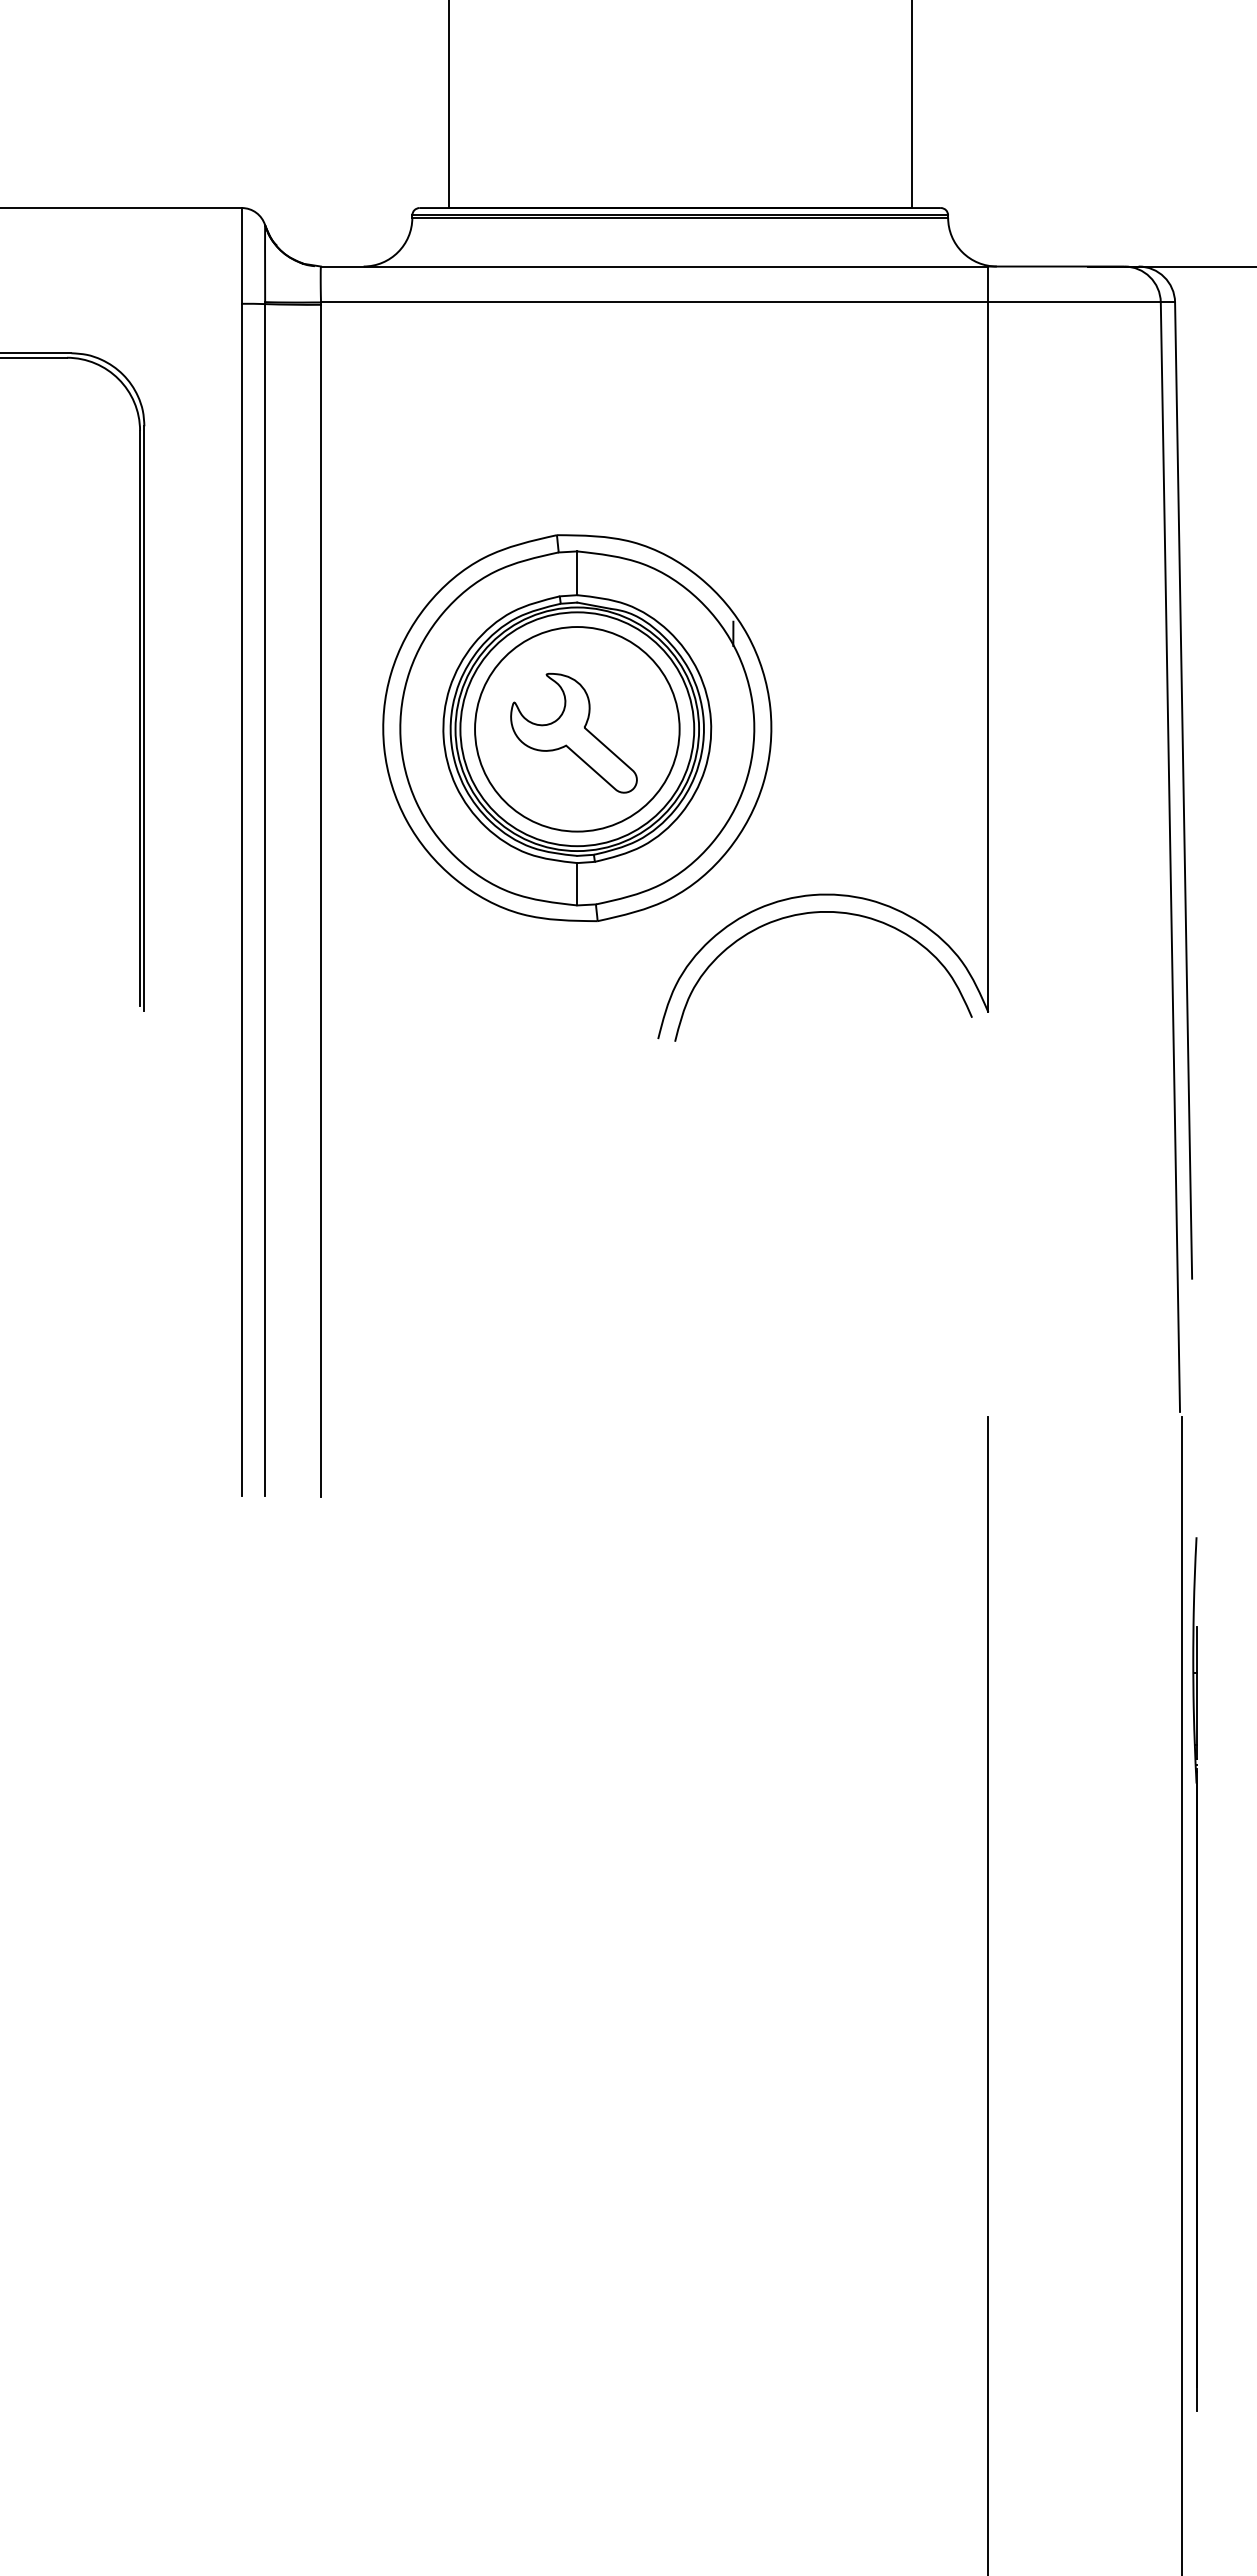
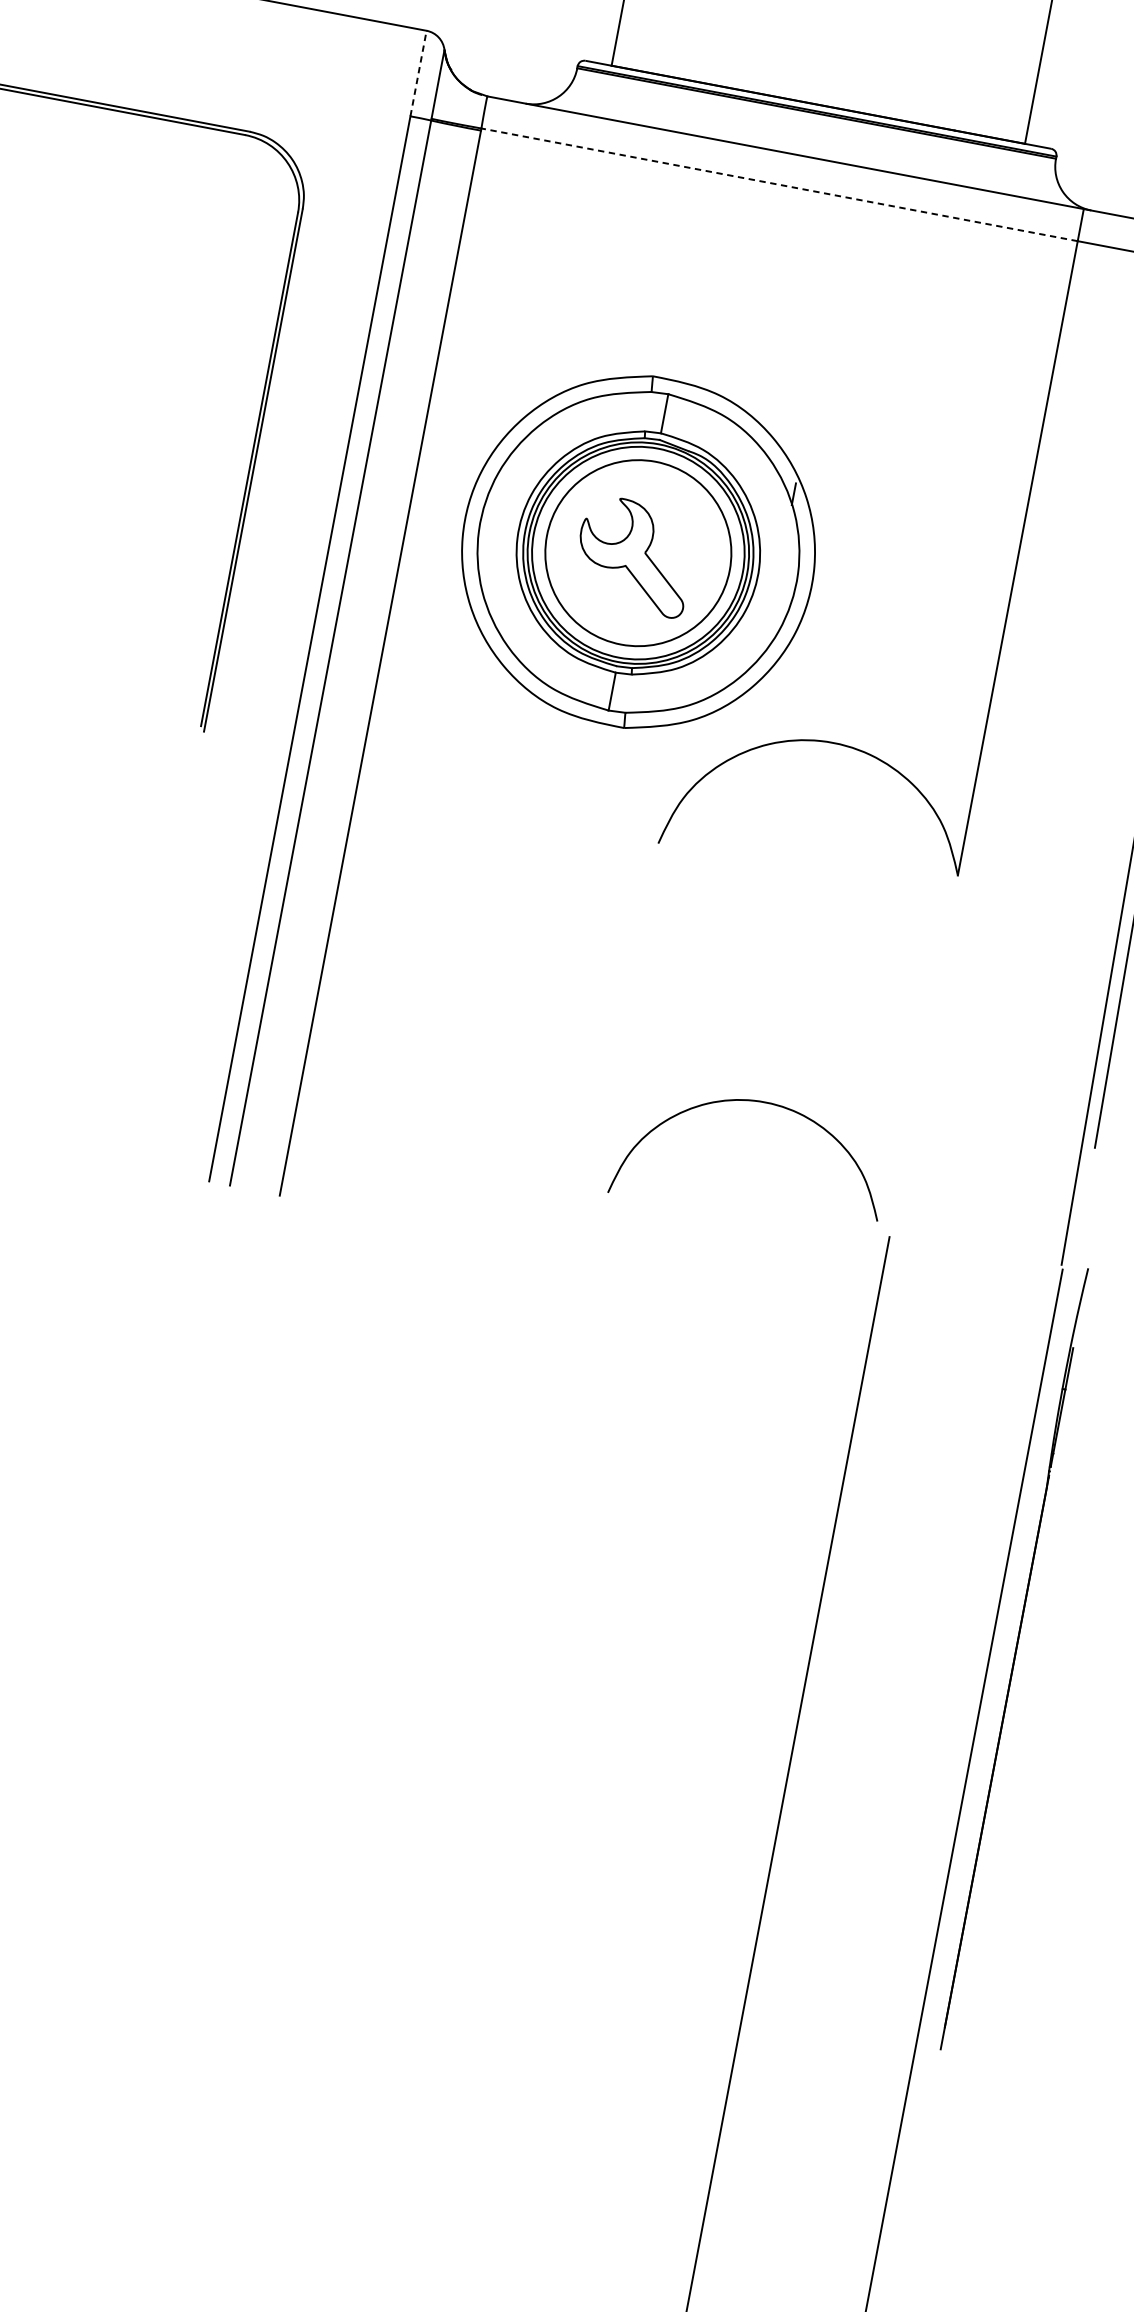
line: (241, 255) -> (418, 73), solid -> dashed
line: (654, 302) -> (779, 184), solid -> dashed
curve: (817, 913) -> (756, 1102), moved
part: (1194, 1974) -> (1012, 1658), moved

